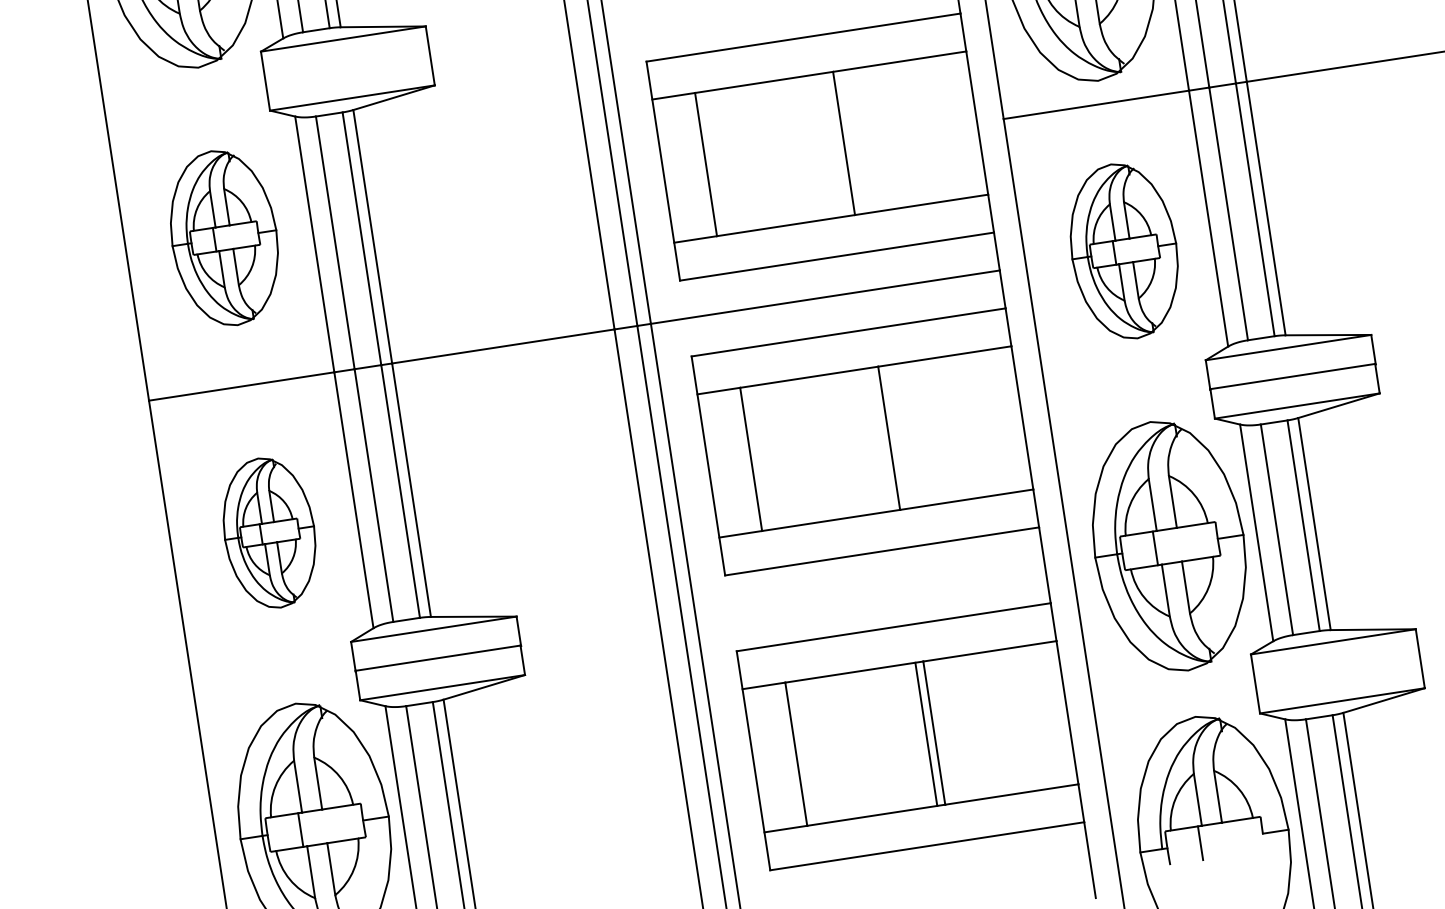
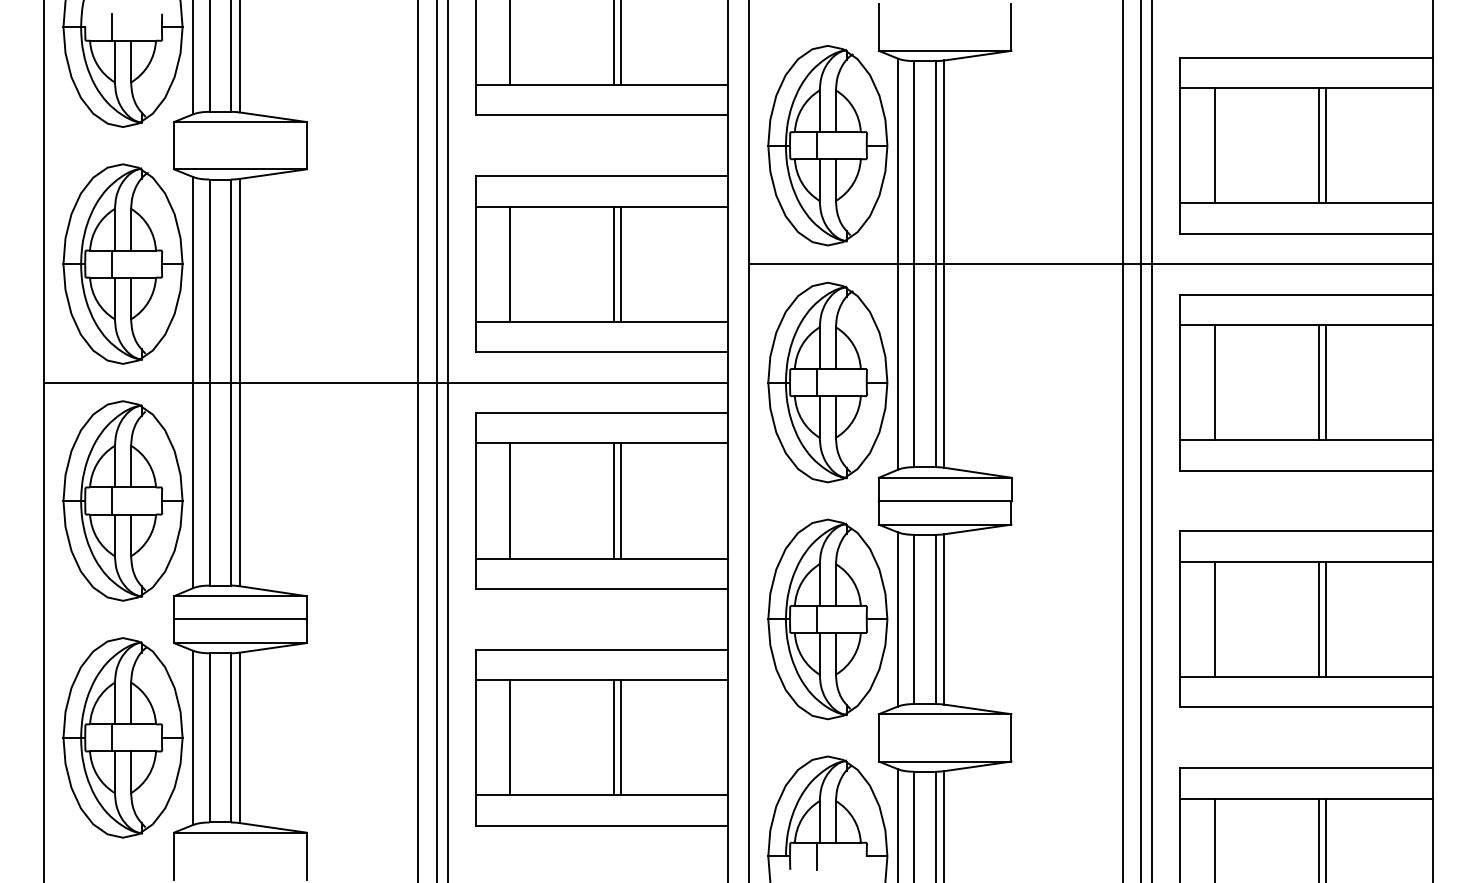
line: (836, 143) -> (614, 263), added
part: (223, 237) -> (122, 263), size x1.43
part: (1123, 251) -> (827, 382), size x1.43
line: (881, 438) -> (614, 500), added
part: (268, 532) -> (122, 500), size x1.67

